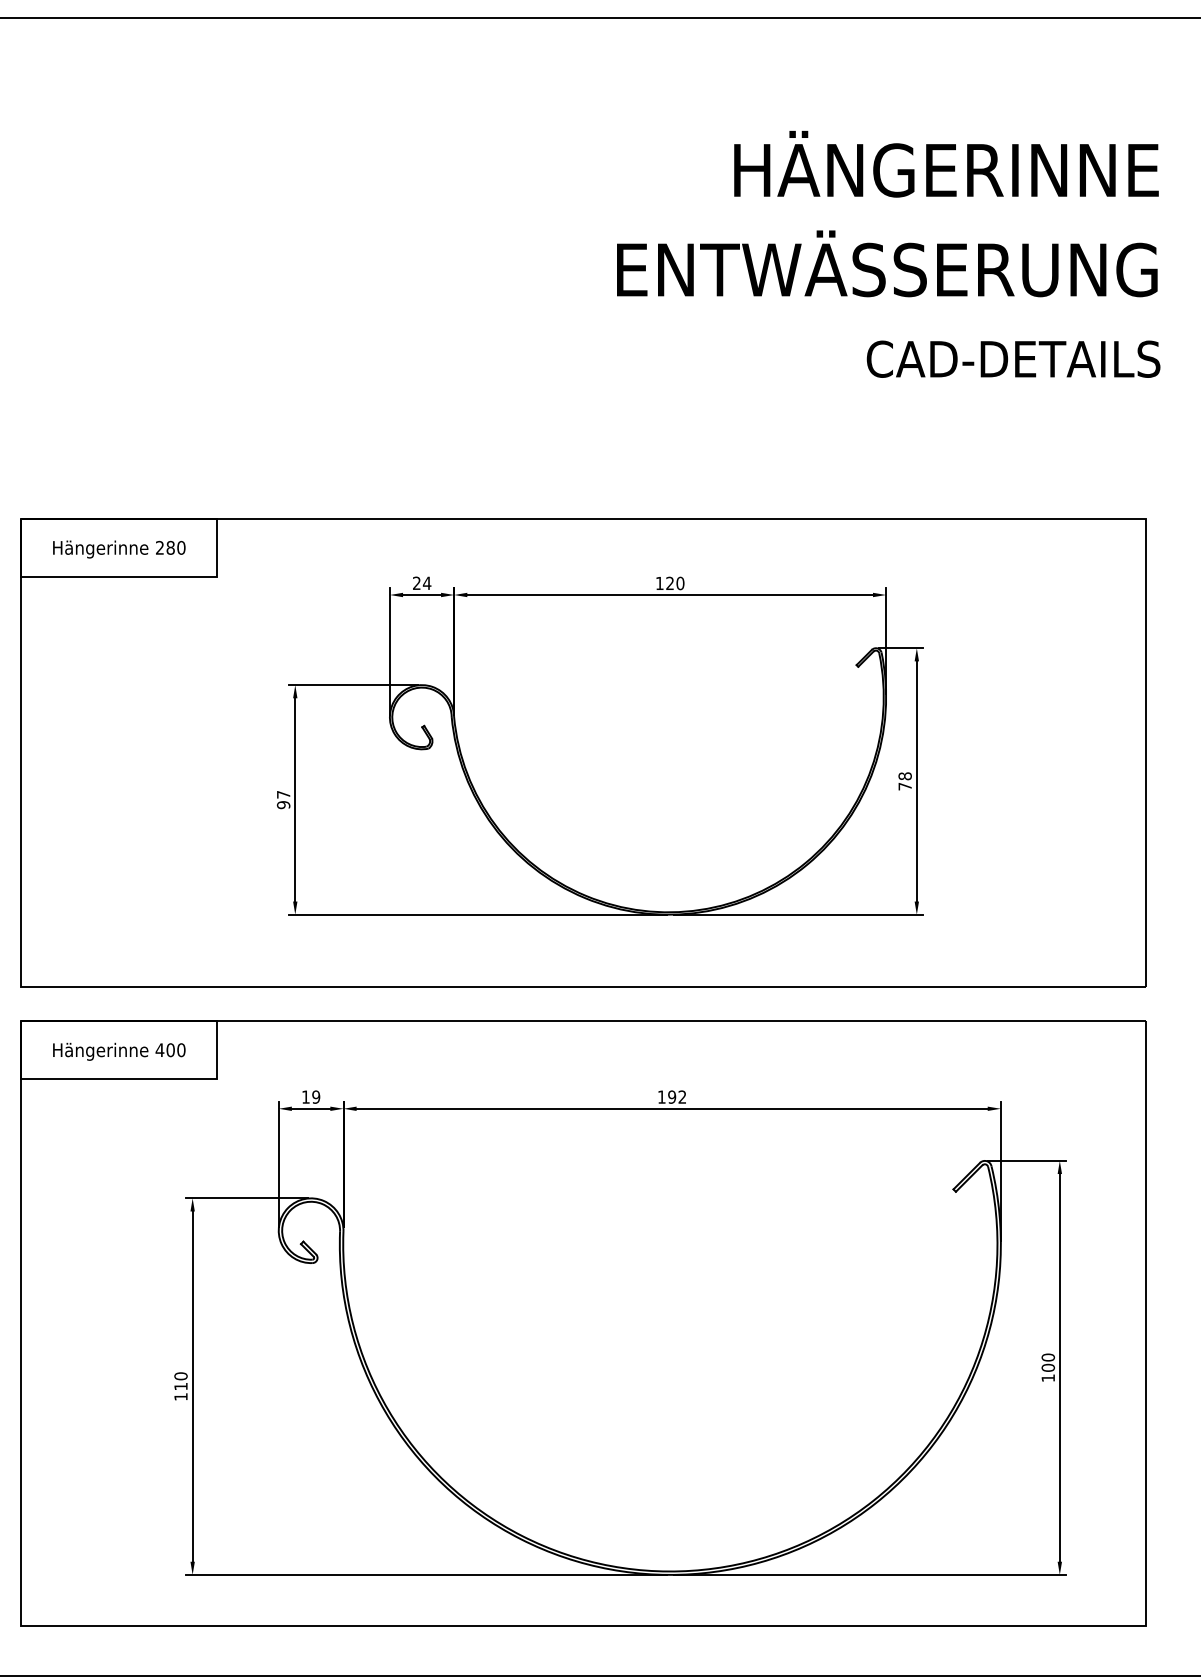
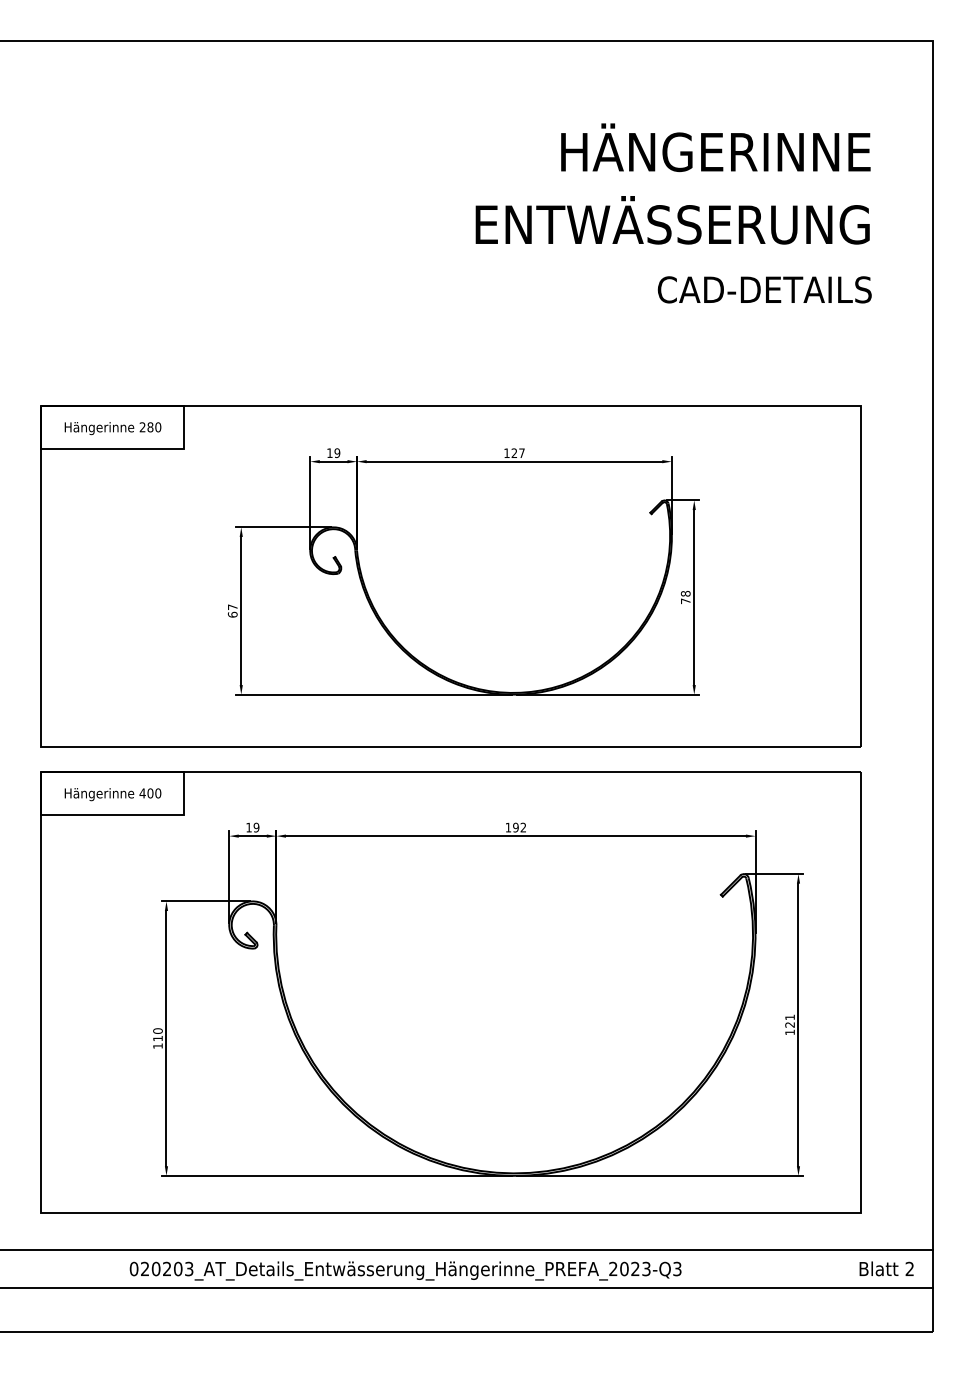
text: (421, 583) -> (333, 453), 24 -> 19
text: (679, 583) -> (521, 453), 120 -> 127
text: (283, 804) -> (232, 614), 97 -> 67
text: (1047, 1361) -> (789, 1020), 100 -> 121

